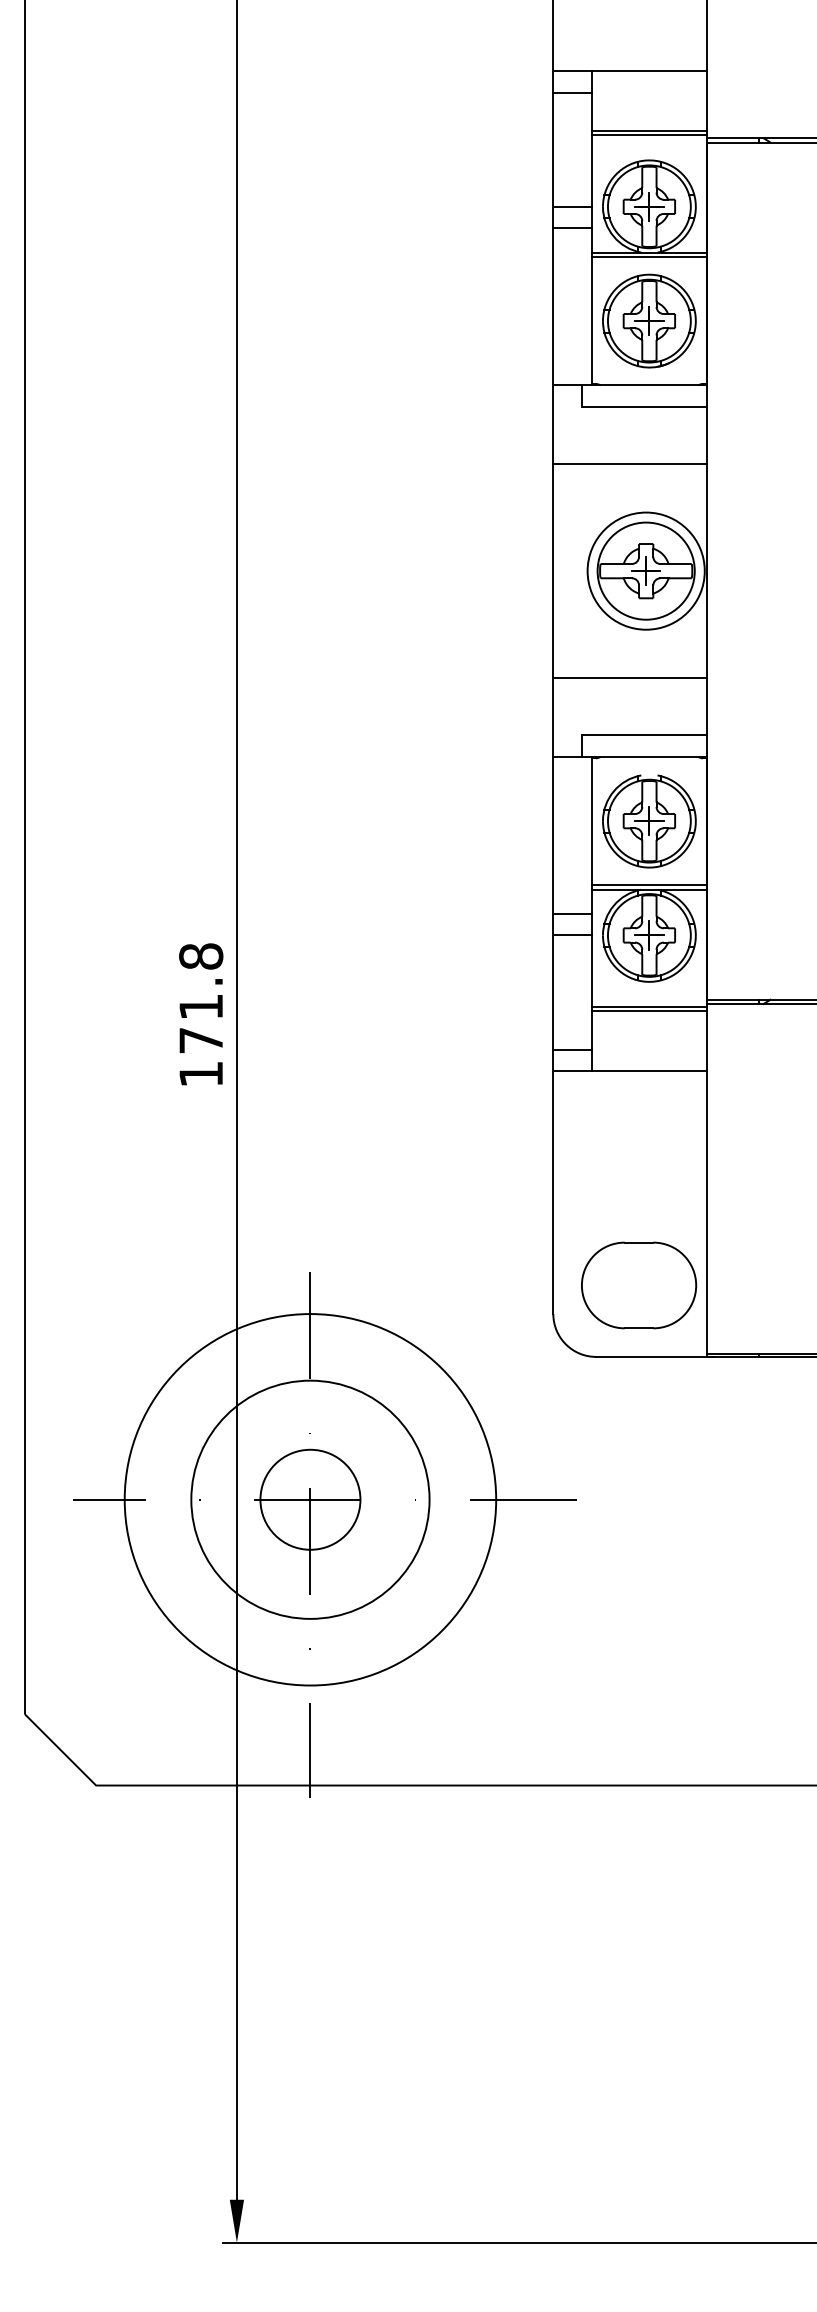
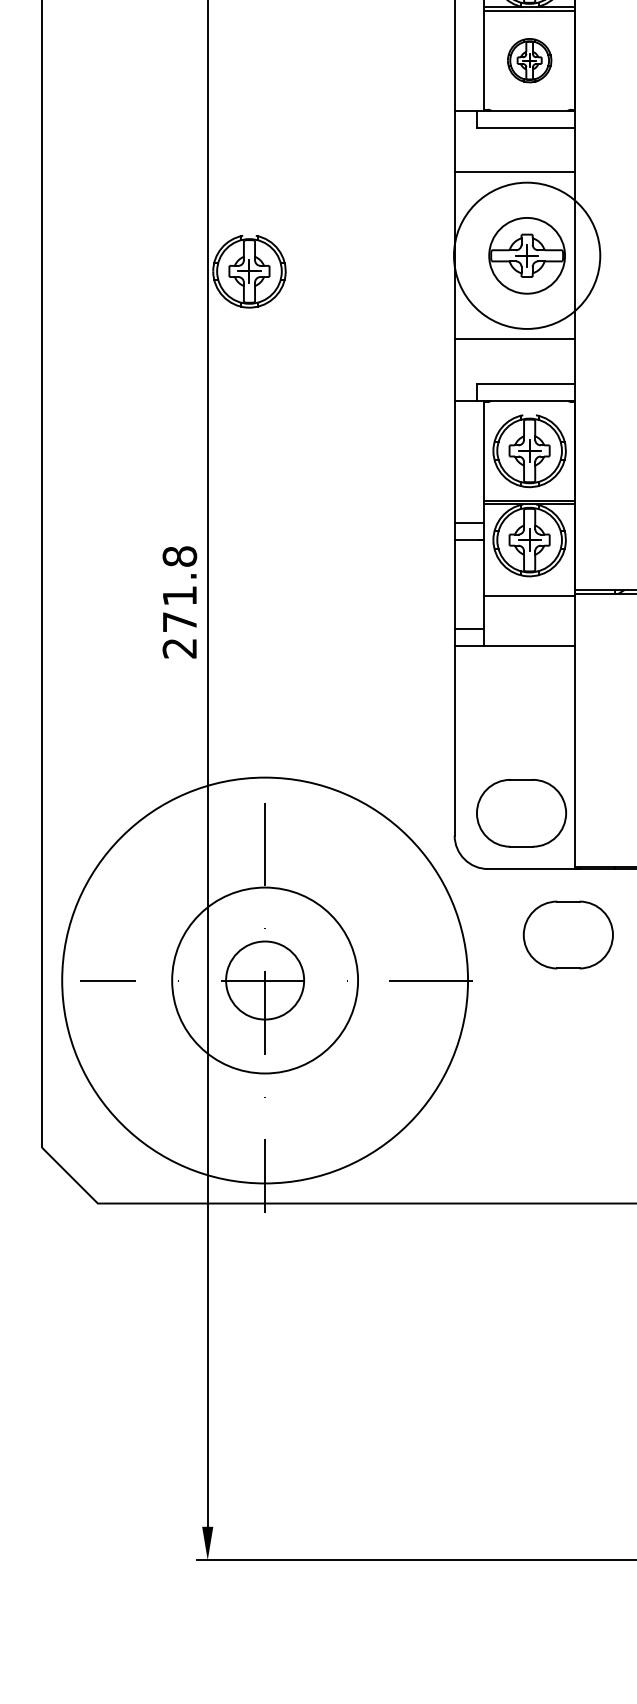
part: (649, 320) -> (529, 60), size x0.6
circle: (645, 570) -> (526, 255), size x1.6
part: (290, 591) -> (249, 271), added
line: (649, 1011) -> (529, 599), removed
text: (200, 1074) -> (179, 648), 171.8 -> 271.8
part: (699, 1441) -> (568, 935), added
circle: (310, 1499) -> (265, 980), size x1.4

